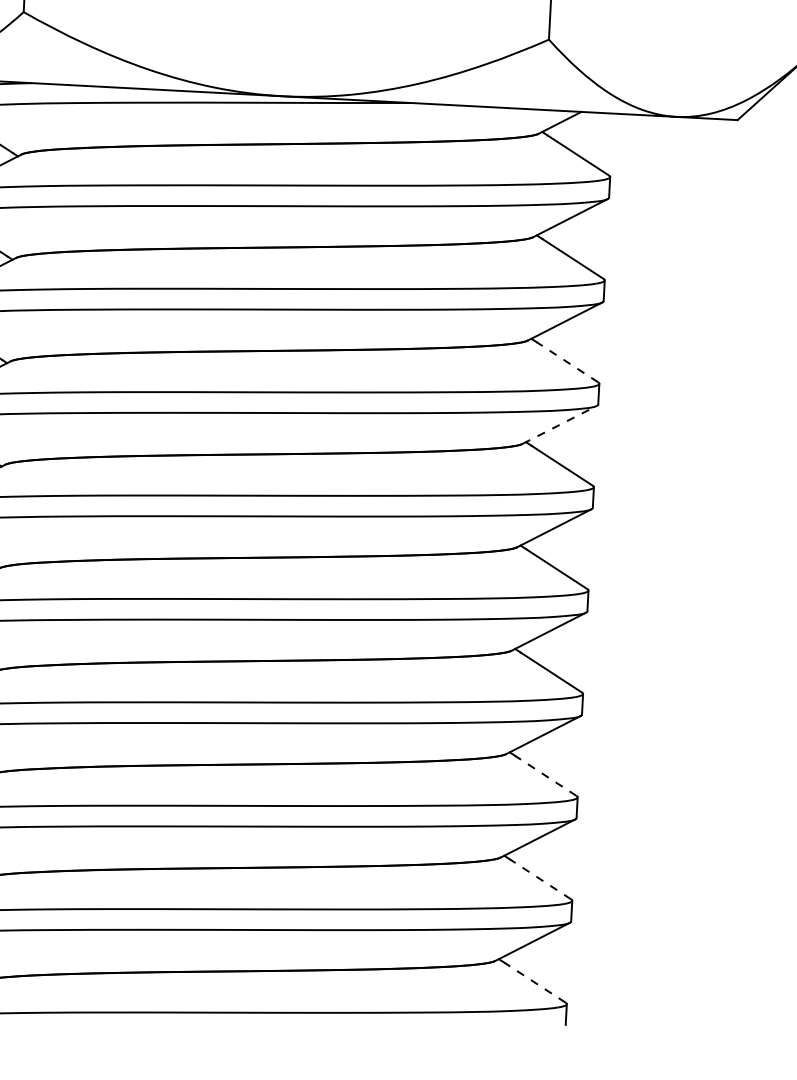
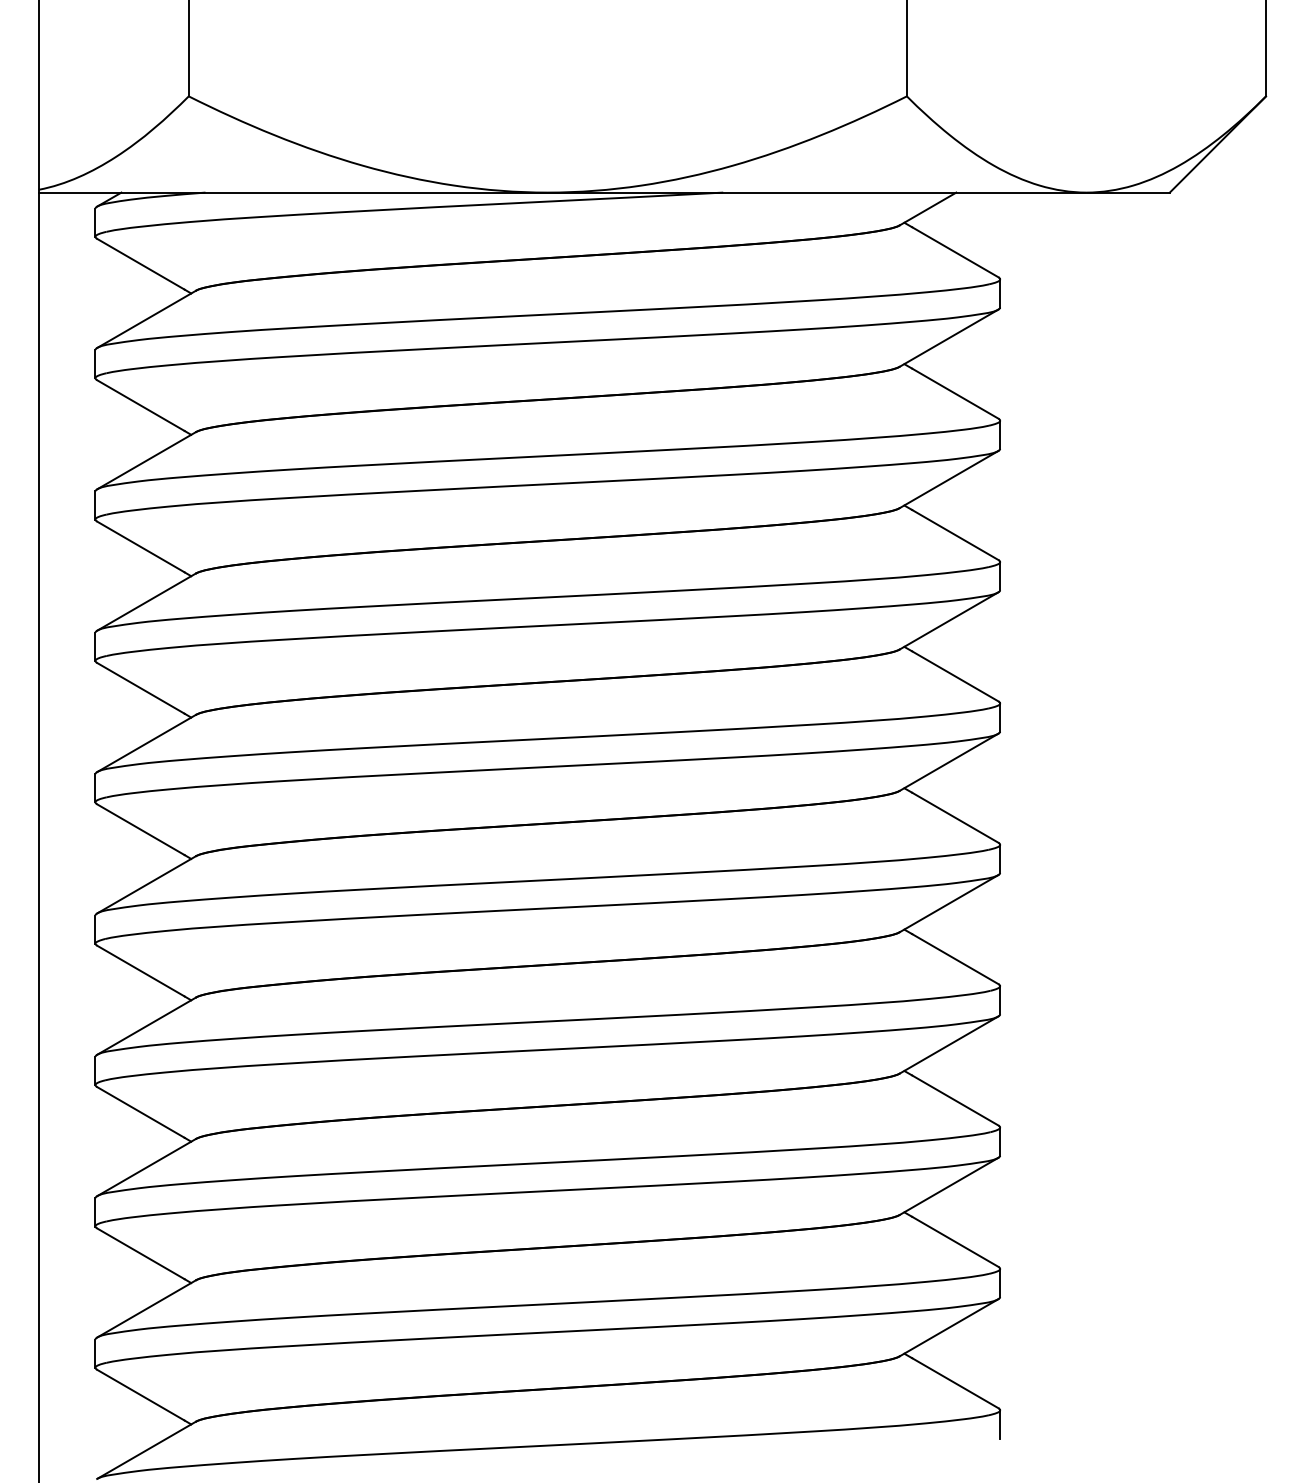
line: (567, 362) -> (955, 535), dashed -> solid
line: (560, 424) -> (949, 620), dashed -> solid
line: (546, 775) -> (955, 1100), dashed -> solid
line: (540, 879) -> (955, 1241), dashed -> solid
line: (535, 982) -> (955, 1383), dashed -> solid

